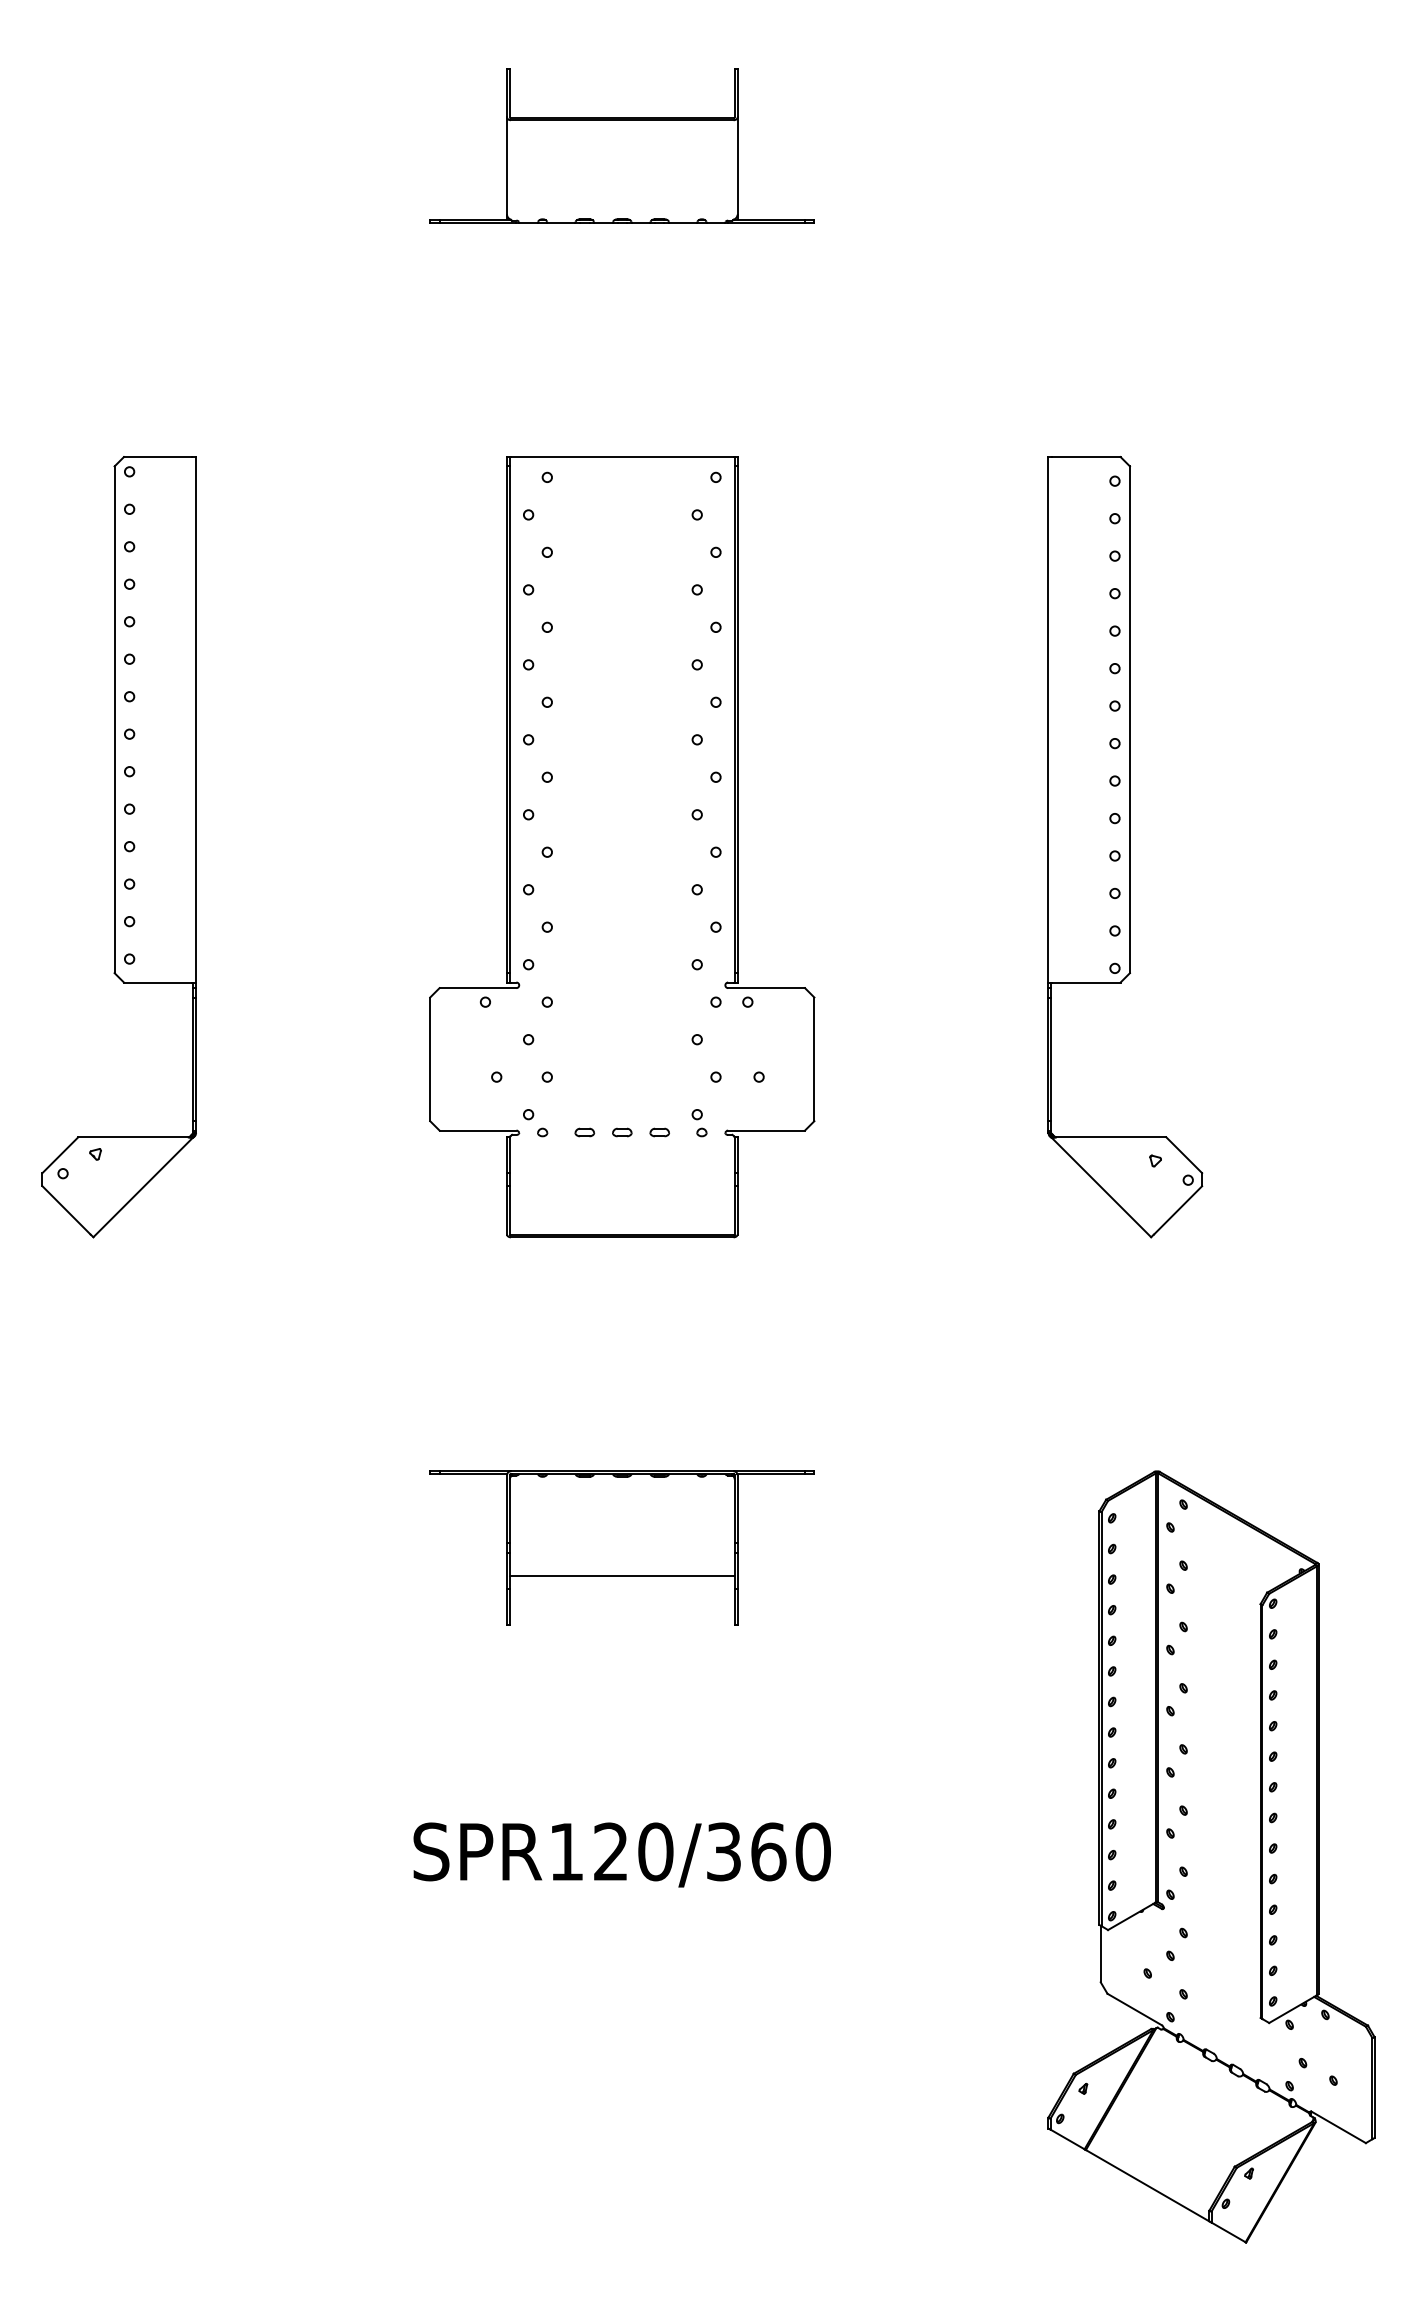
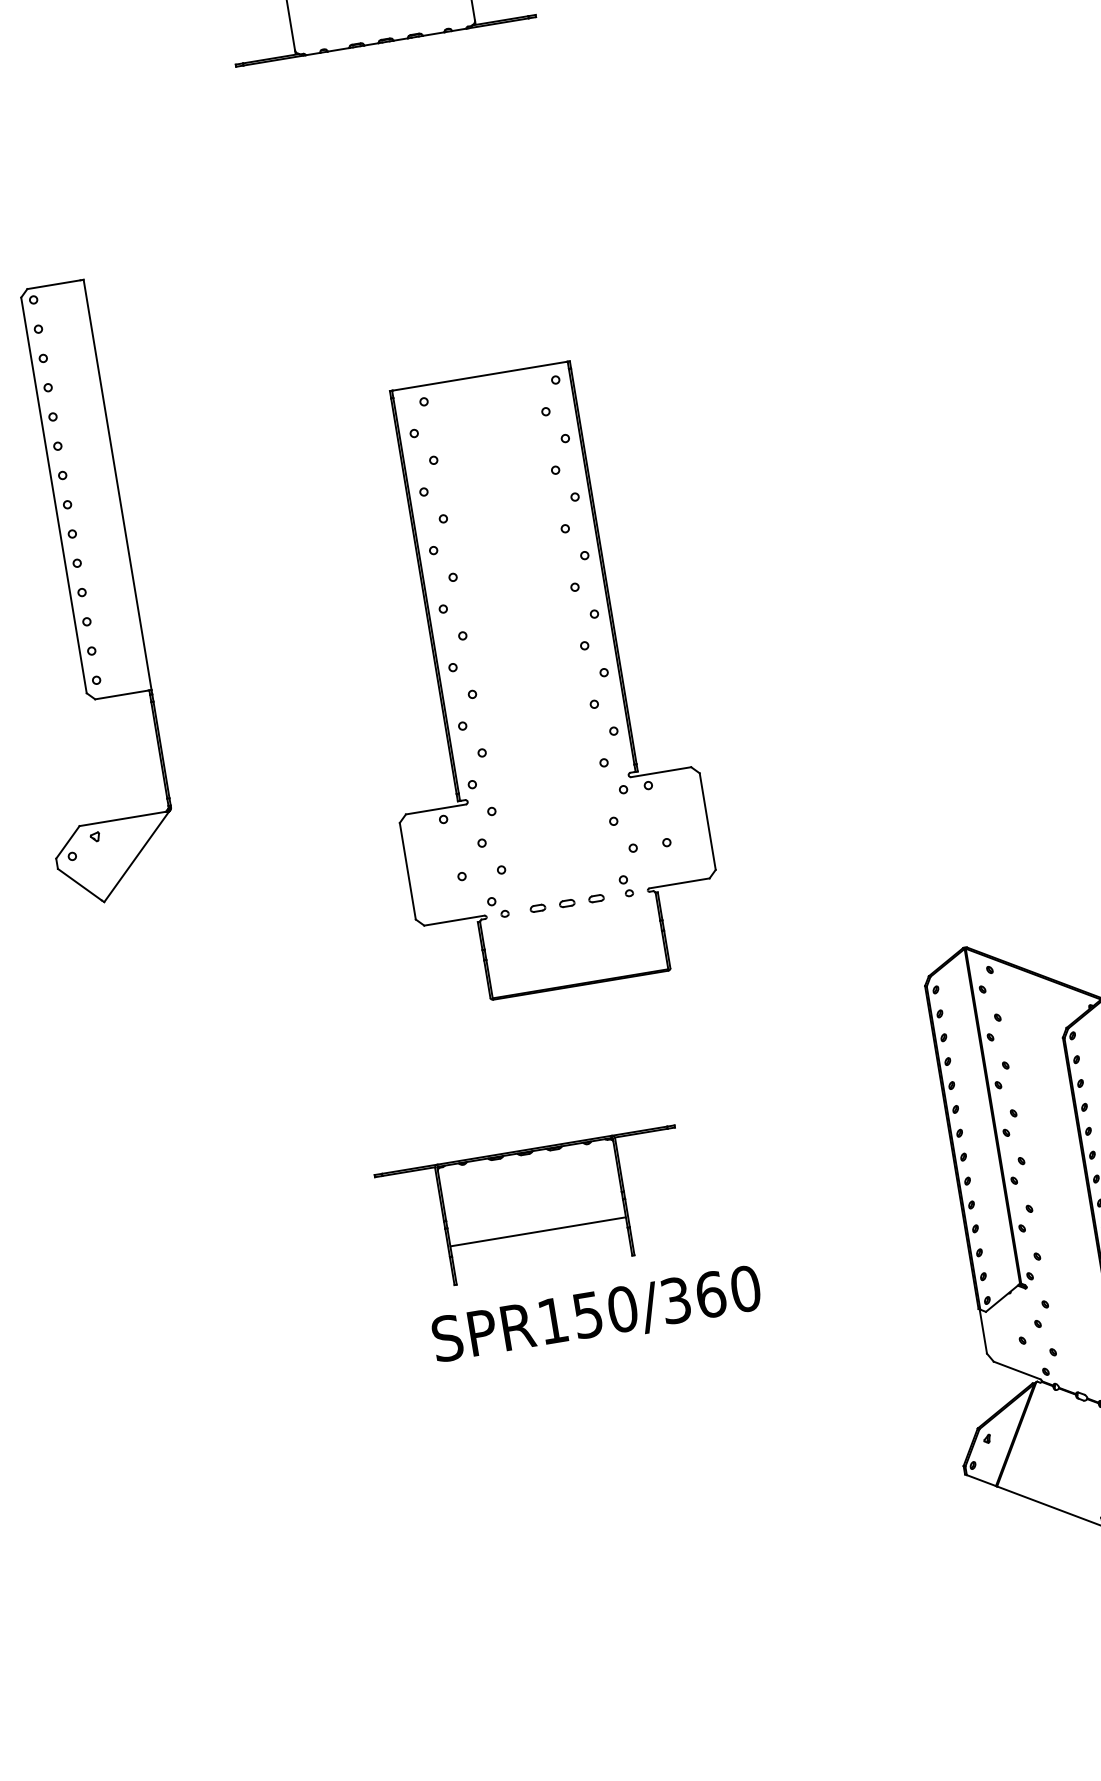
part: (622, 847) -> (530, 681), moved
part: (1125, 847) -> (859, 464), removed
part: (621, 1547) -> (533, 1209), moved
text: (610, 1851) -> (587, 1314), SPR120/360 -> SPR150/360

